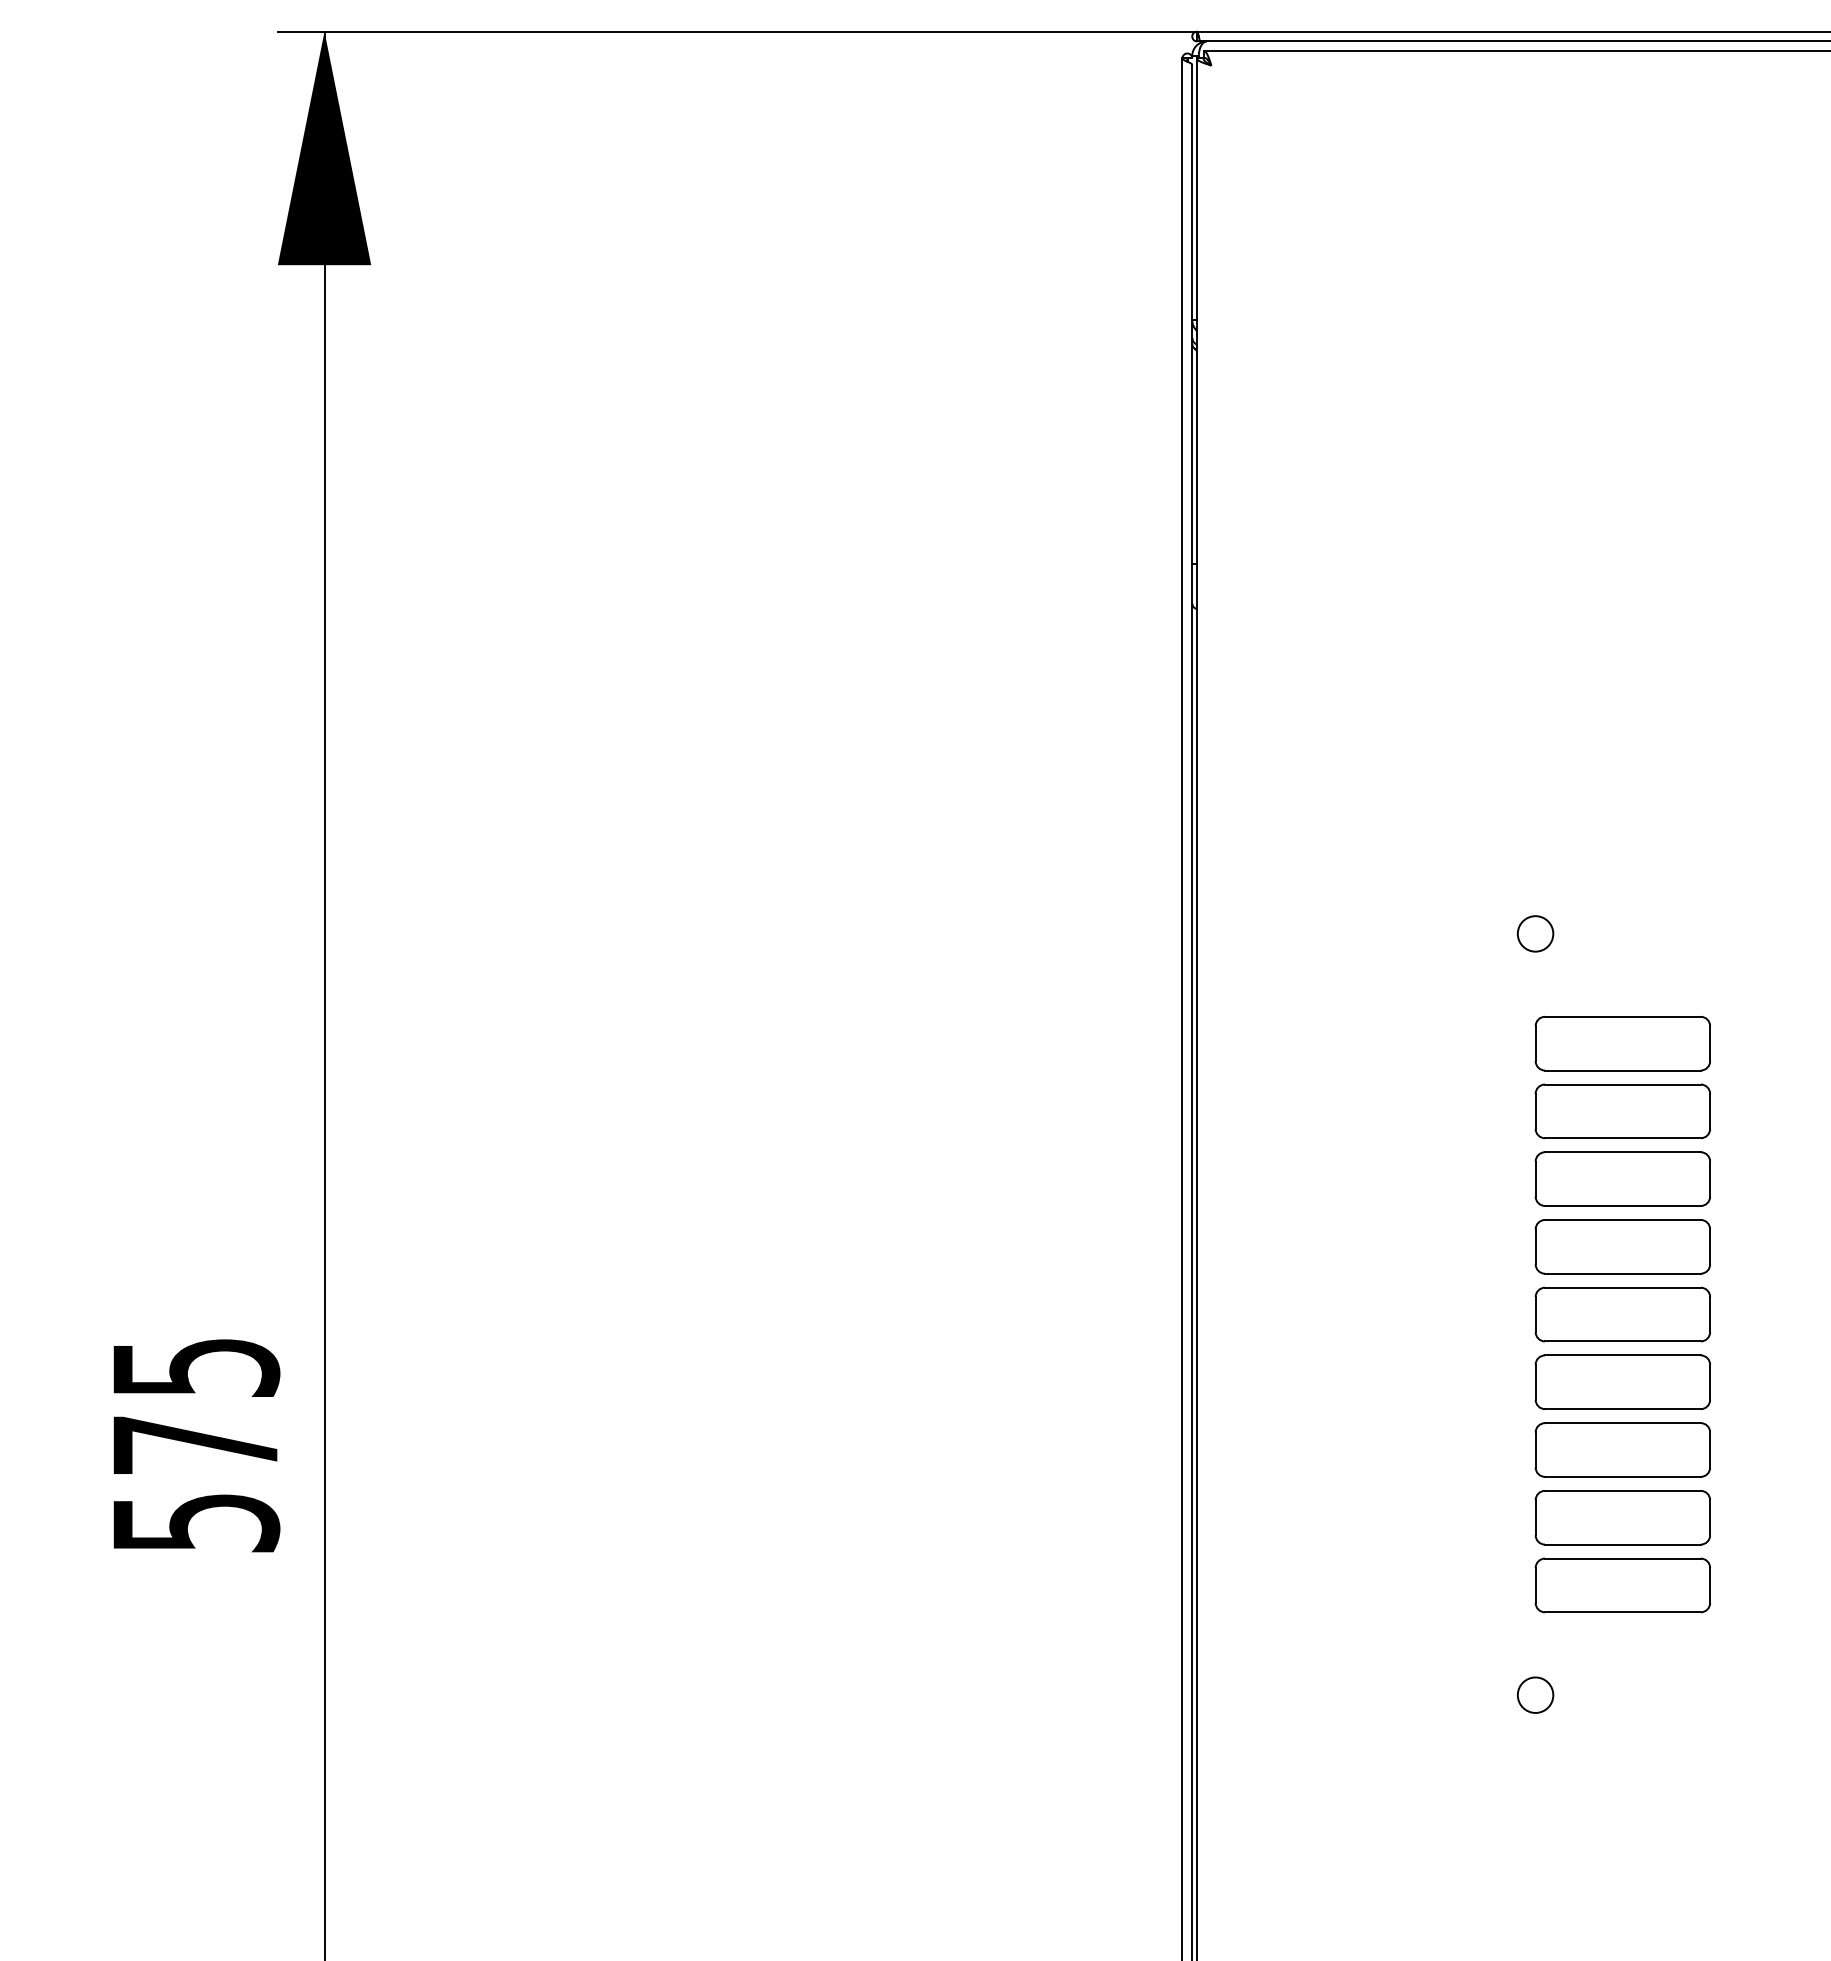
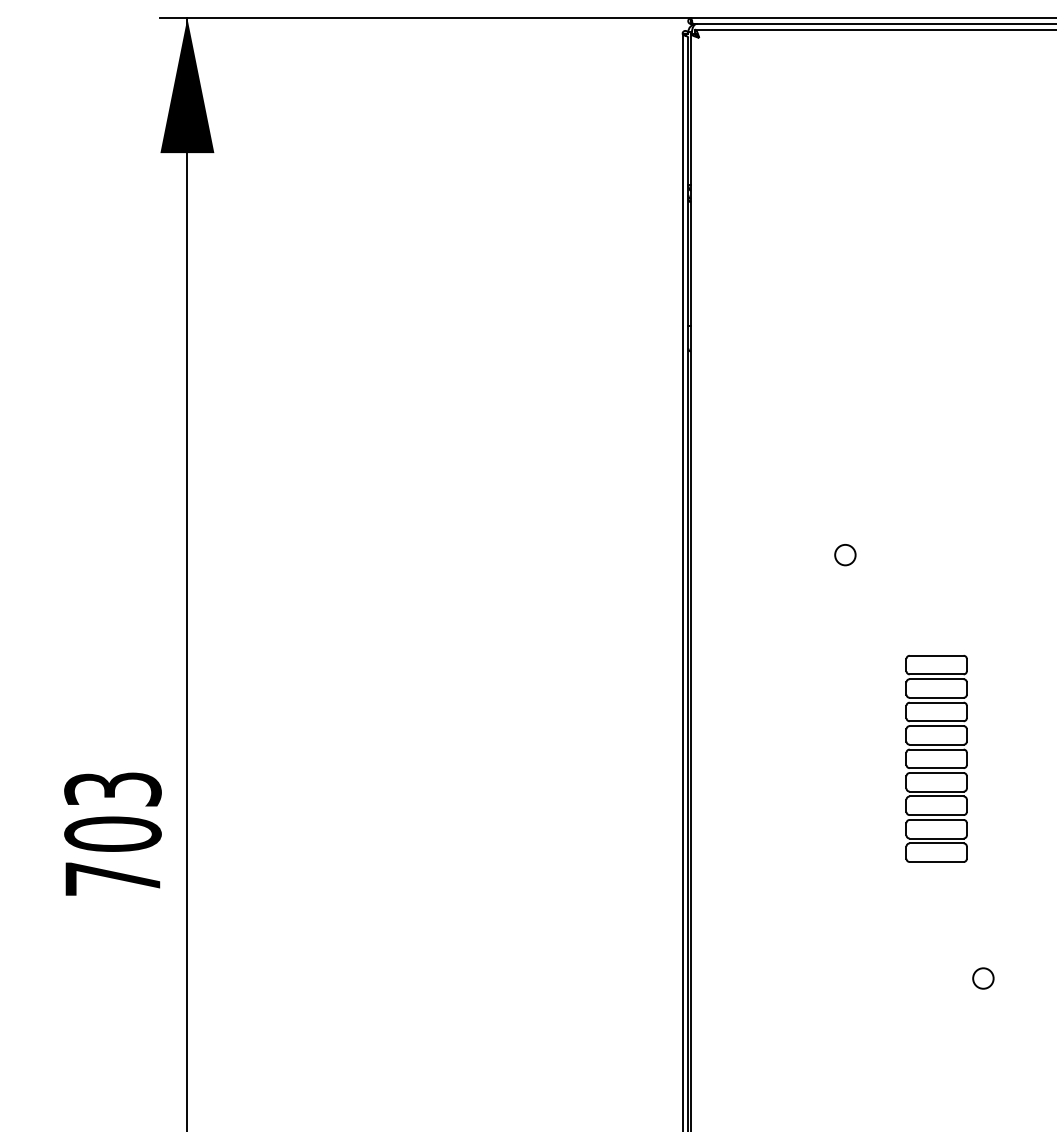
circle: (1535, 934) -> (845, 555), moved
part: (1622, 1314) -> (936, 758), size x0.6
text: (194, 1443) -> (112, 833), 575 -> 703
circle: (1535, 1695) -> (983, 978), moved

